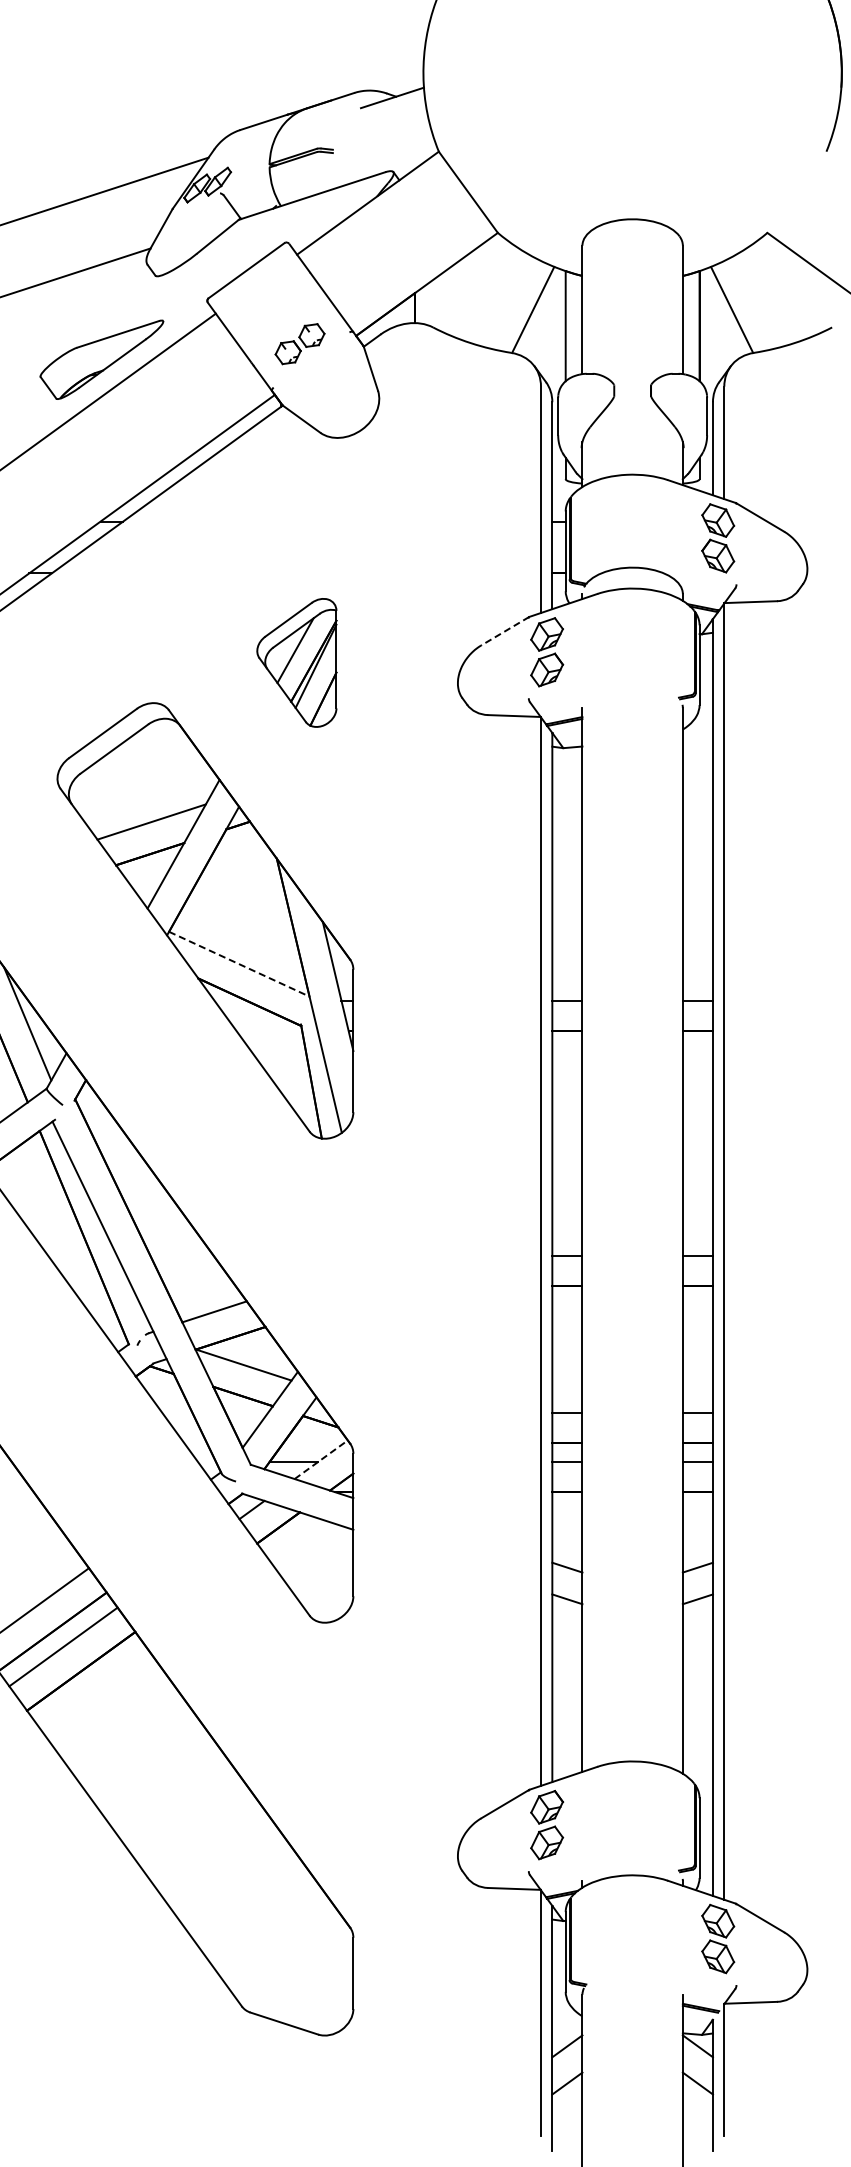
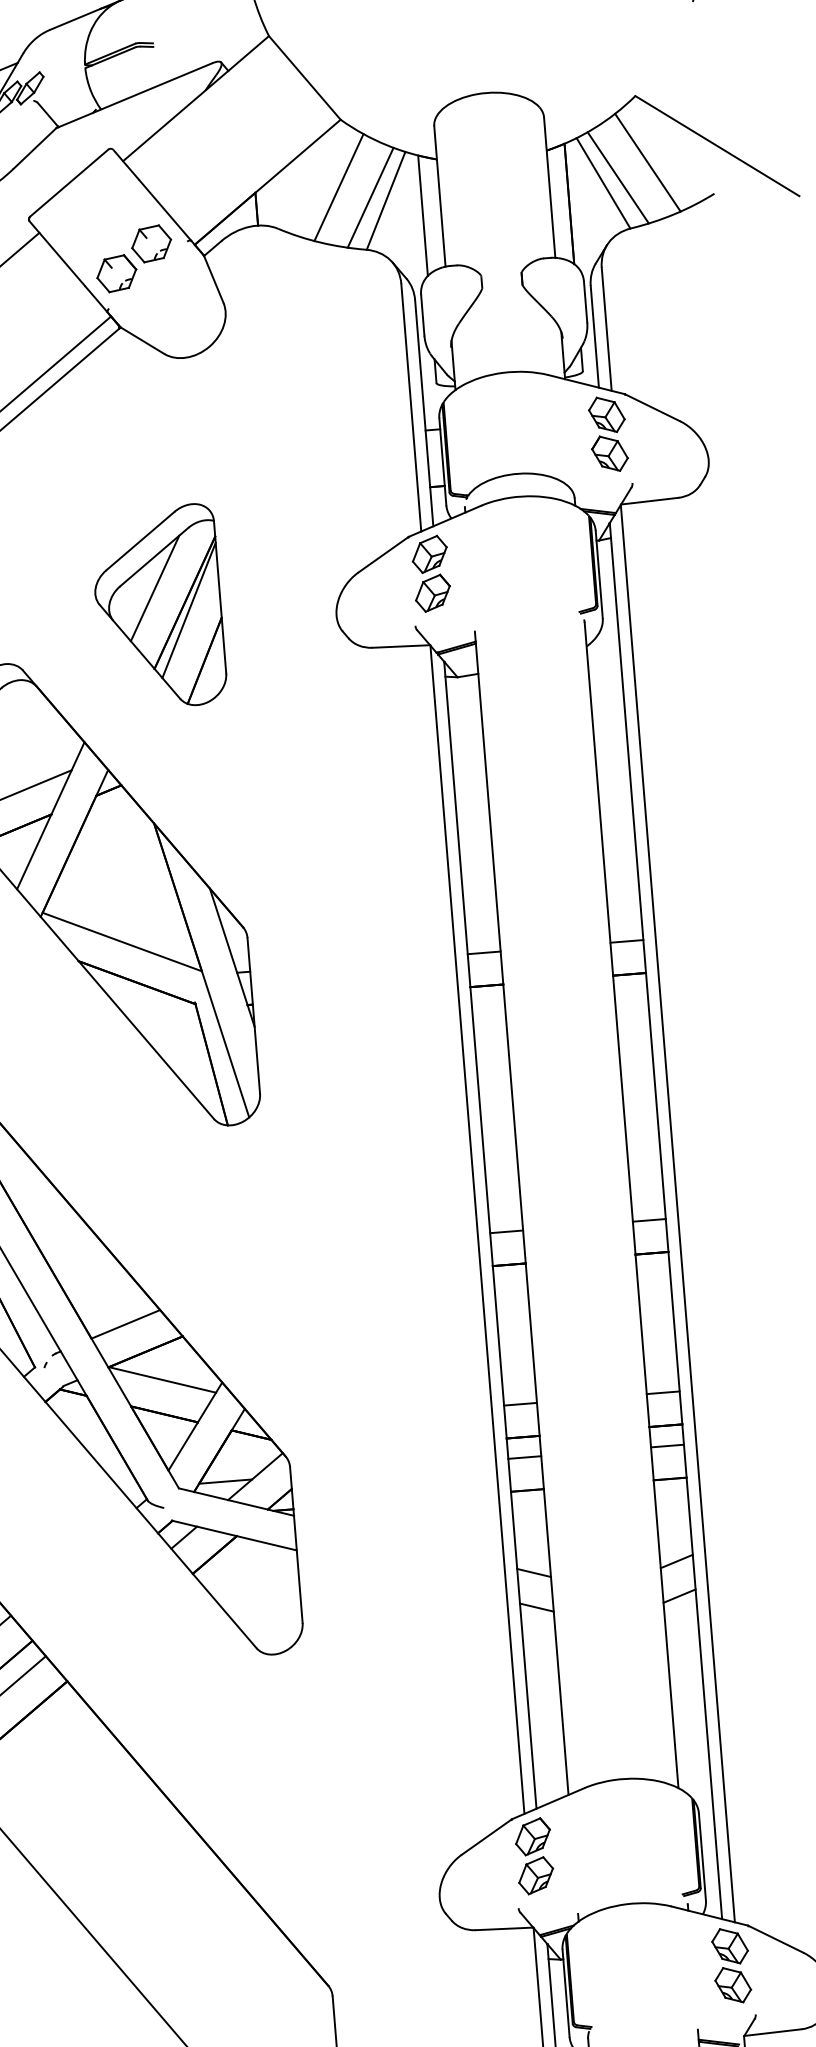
line: (491, 294) -> (339, 187), added
line: (773, 294) -> (647, 162), added
line: (518, 305) -> (369, 197), added
line: (745, 305) -> (617, 177), added
part: (299, 343) -> (133, 258), size x1.43
line: (504, 631) -> (382, 554), dashed -> solid
part: (296, 662) -> (158, 607), size x1.43
line: (239, 964) -> (122, 942), dashed -> solid
line: (321, 1459) -> (255, 1476), dashed -> solid

